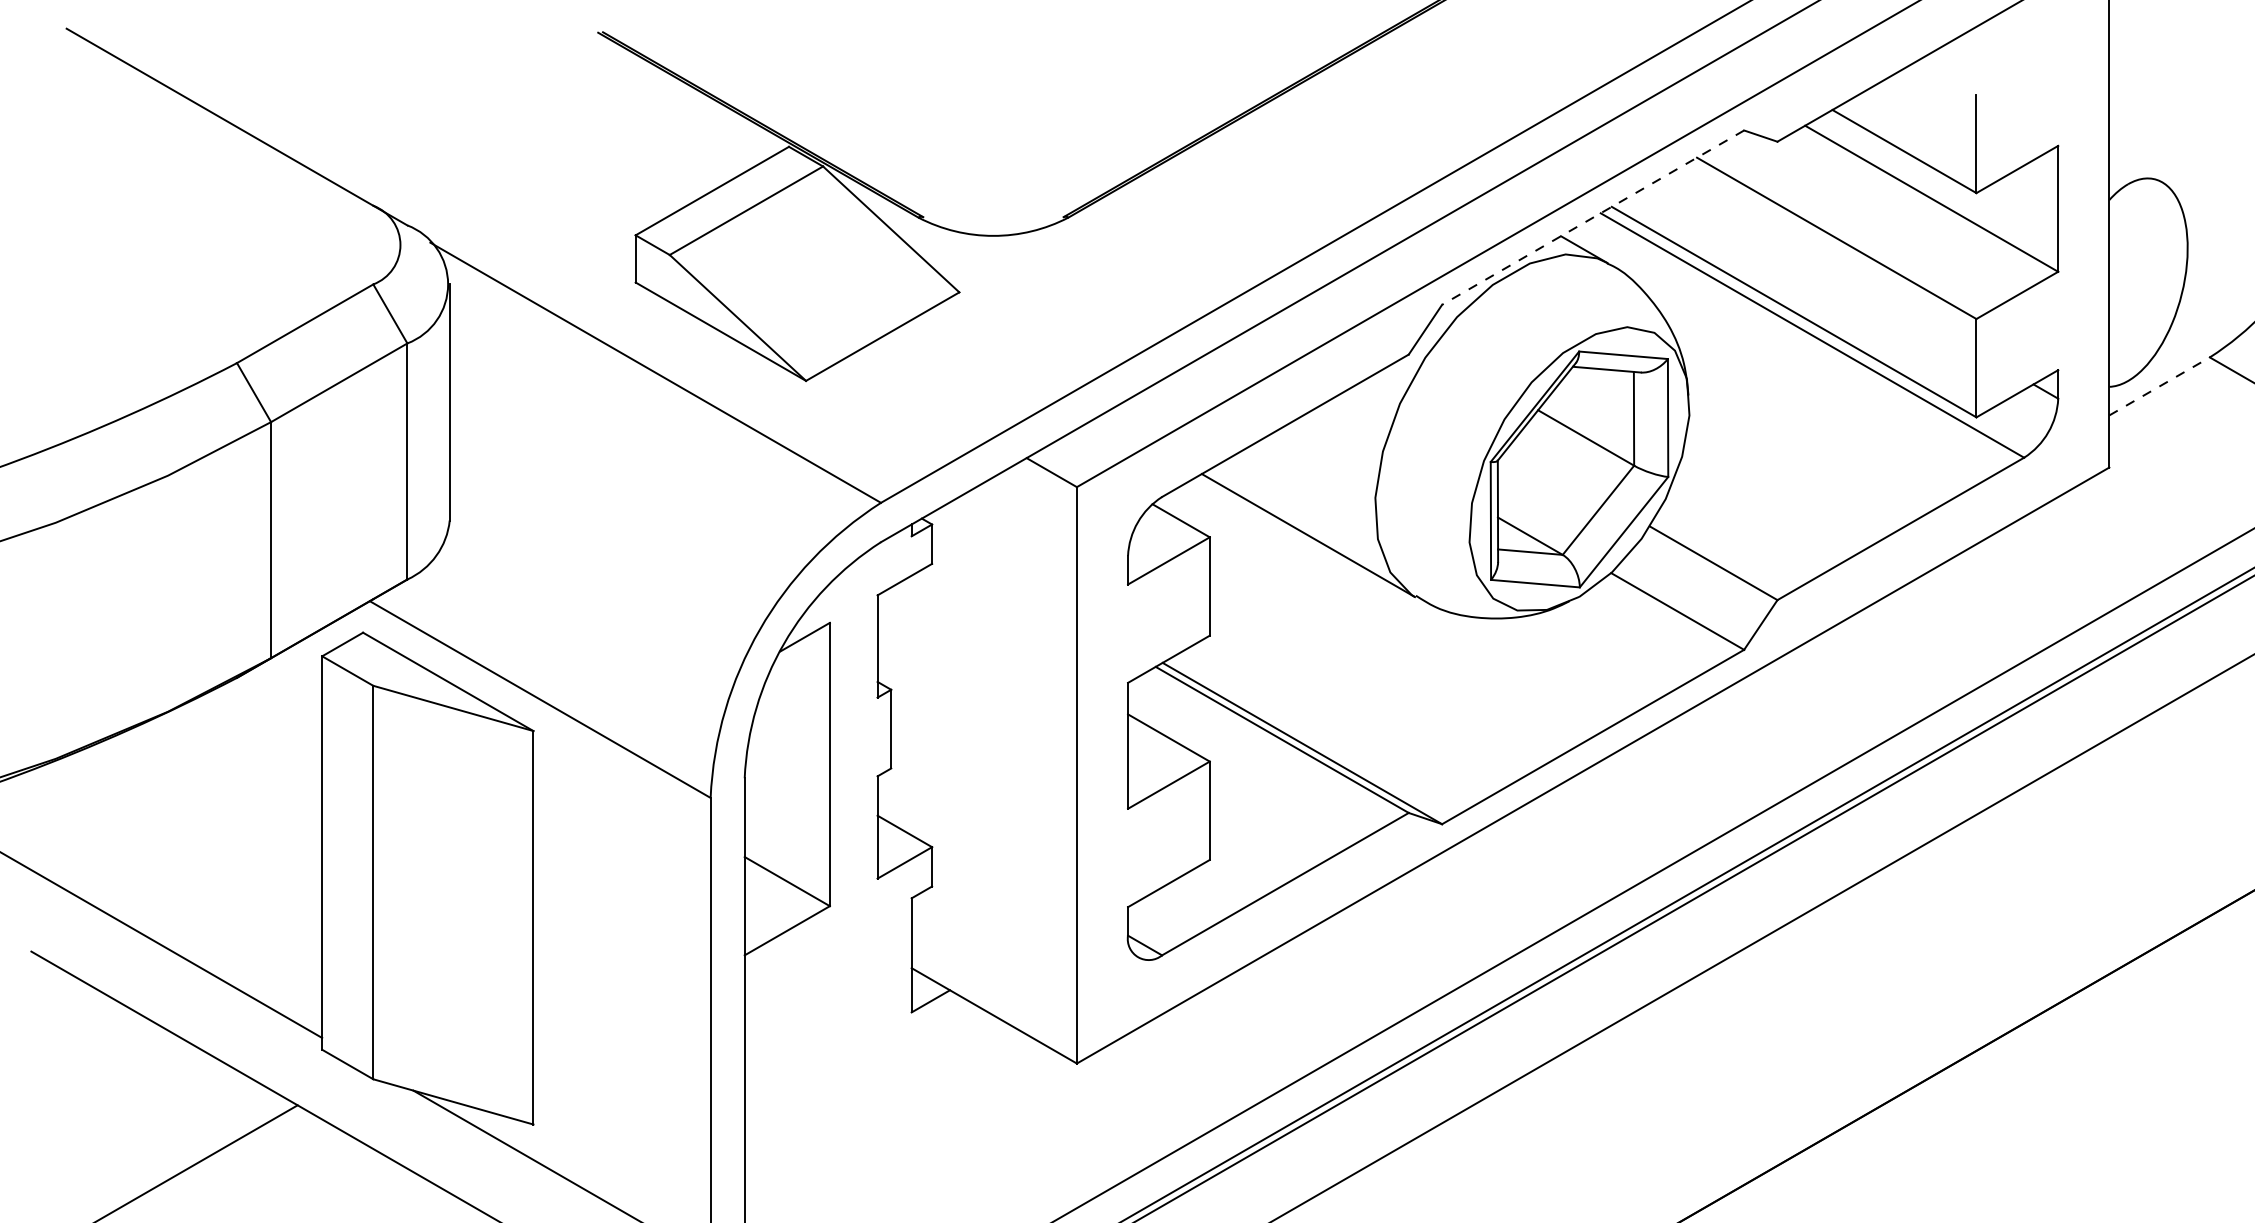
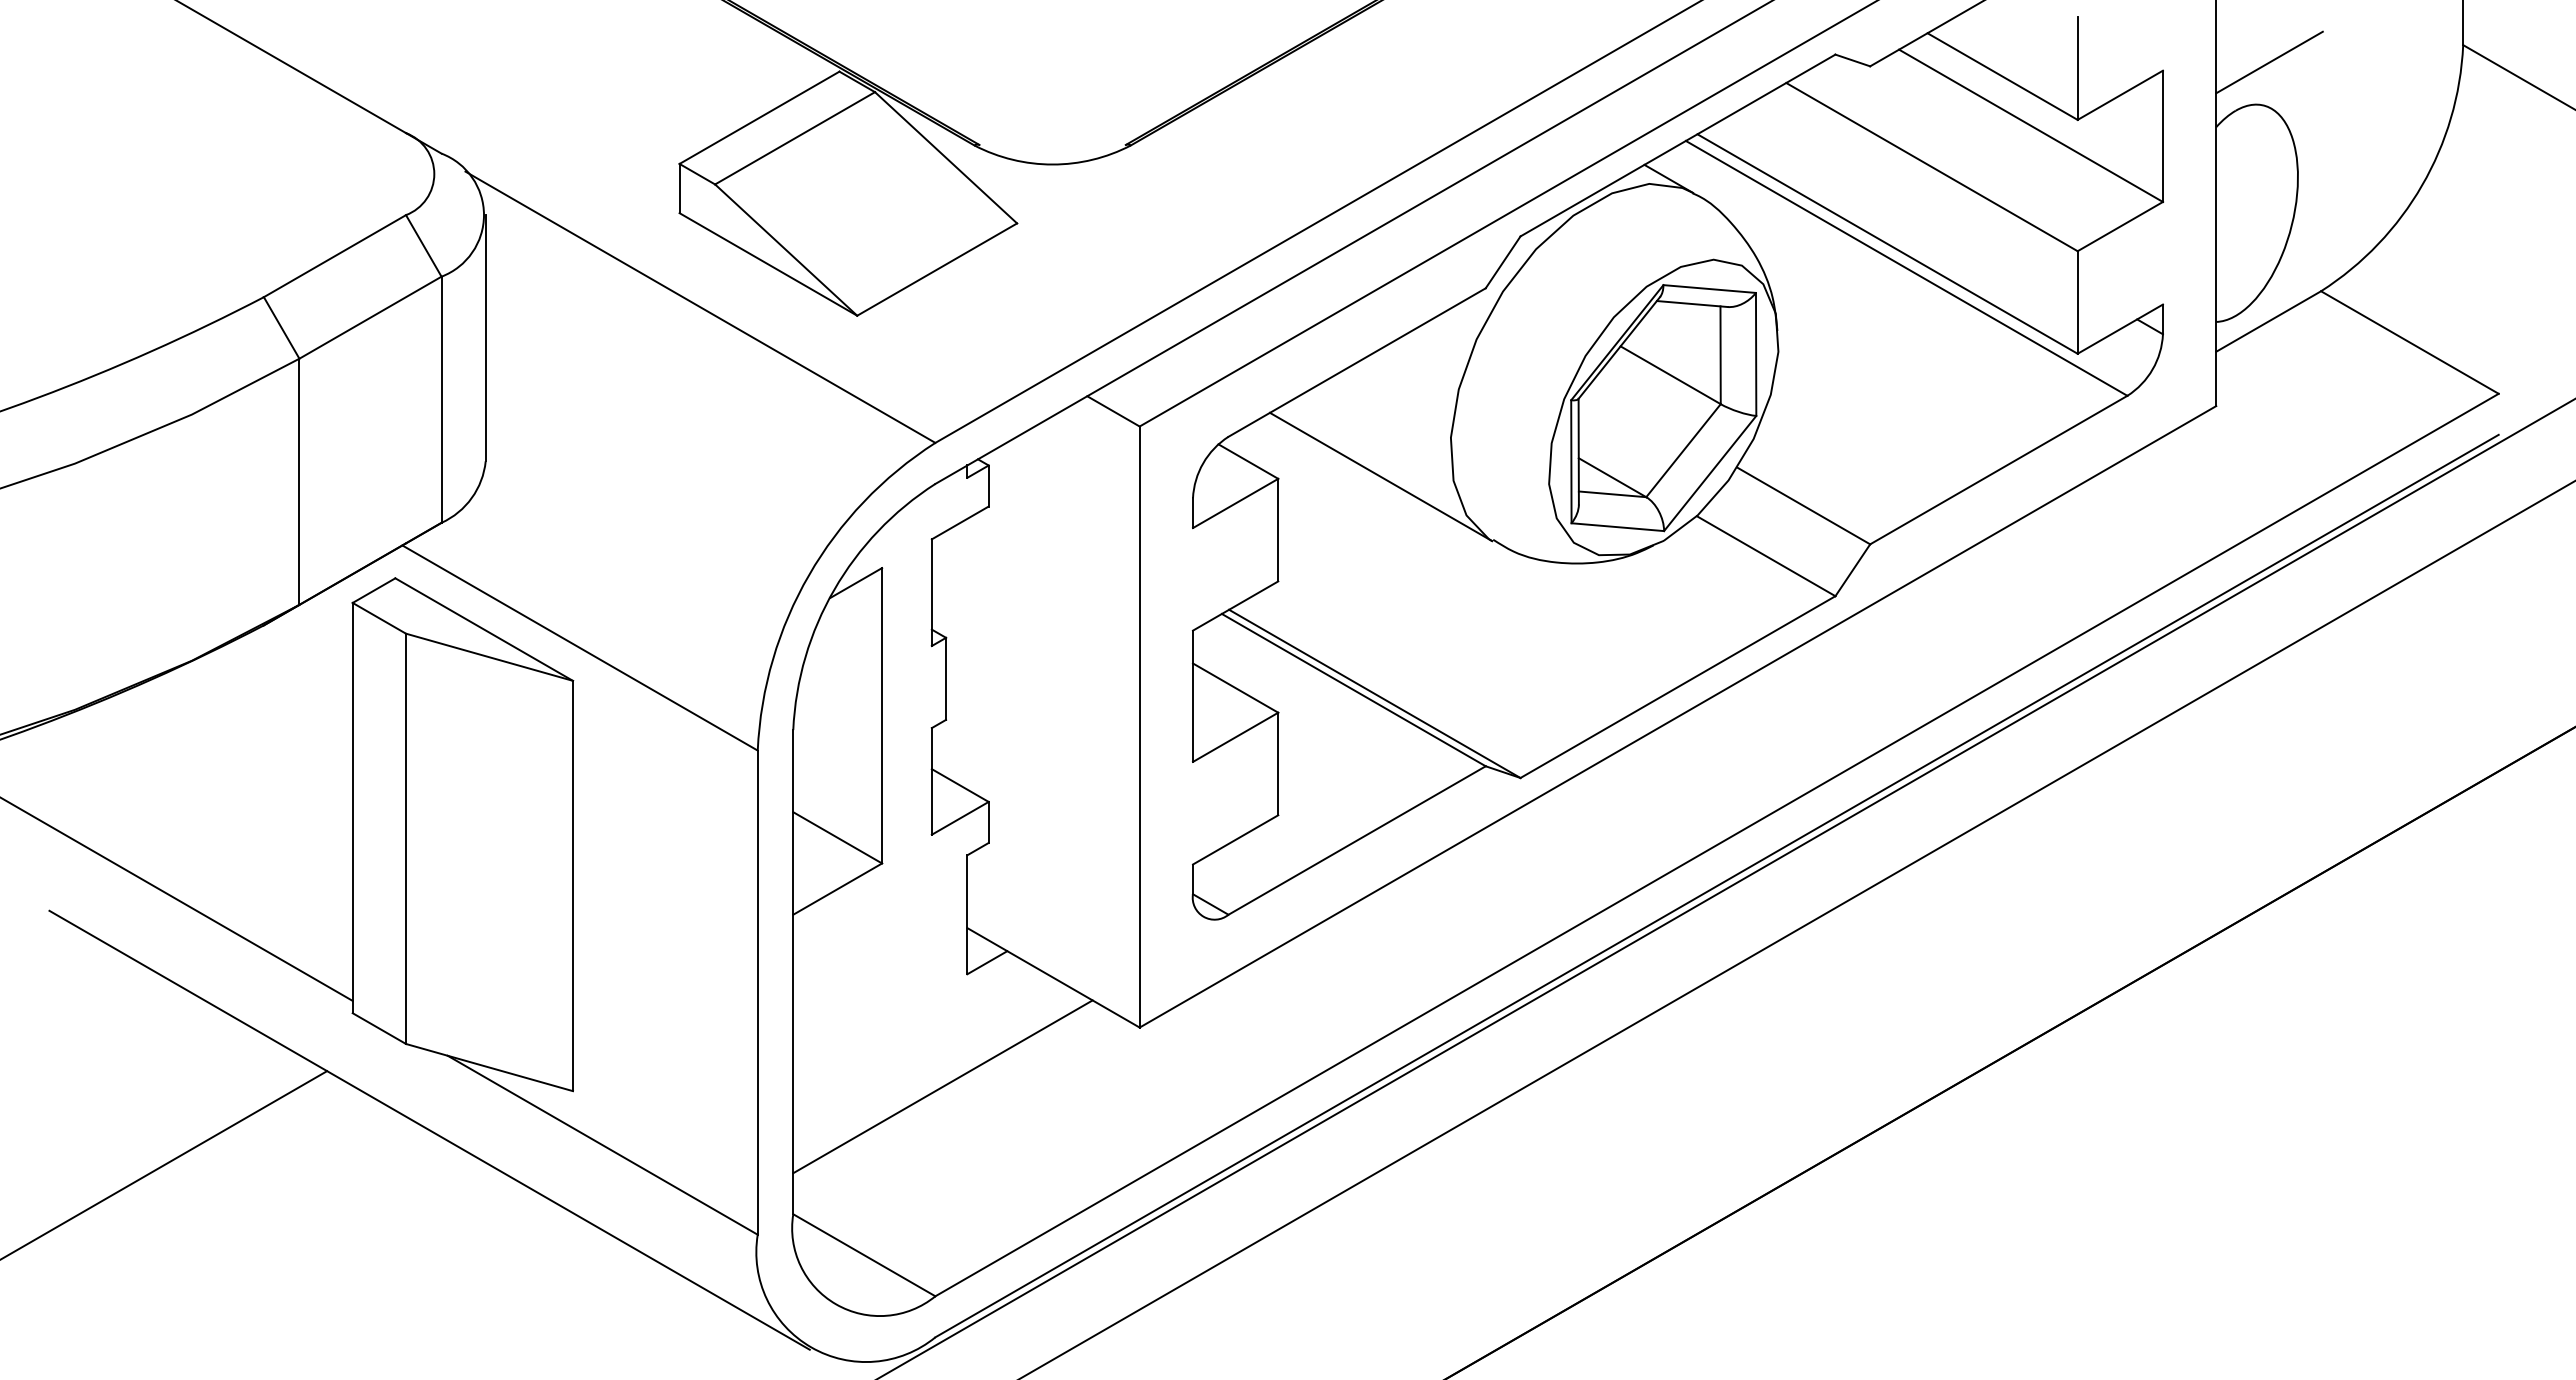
line: (2160, 138) -> (2269, 62), added
line: (1592, 217) -> (1677, 145), dashed -> solid
line: (2159, 386) -> (2268, 321), dashed -> solid
line: (887, 1120) -> (942, 1086), added

